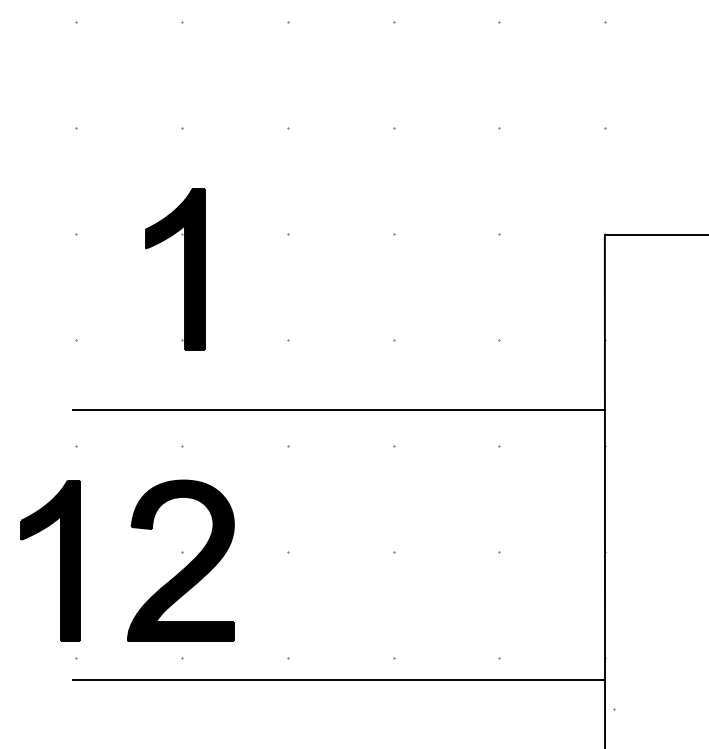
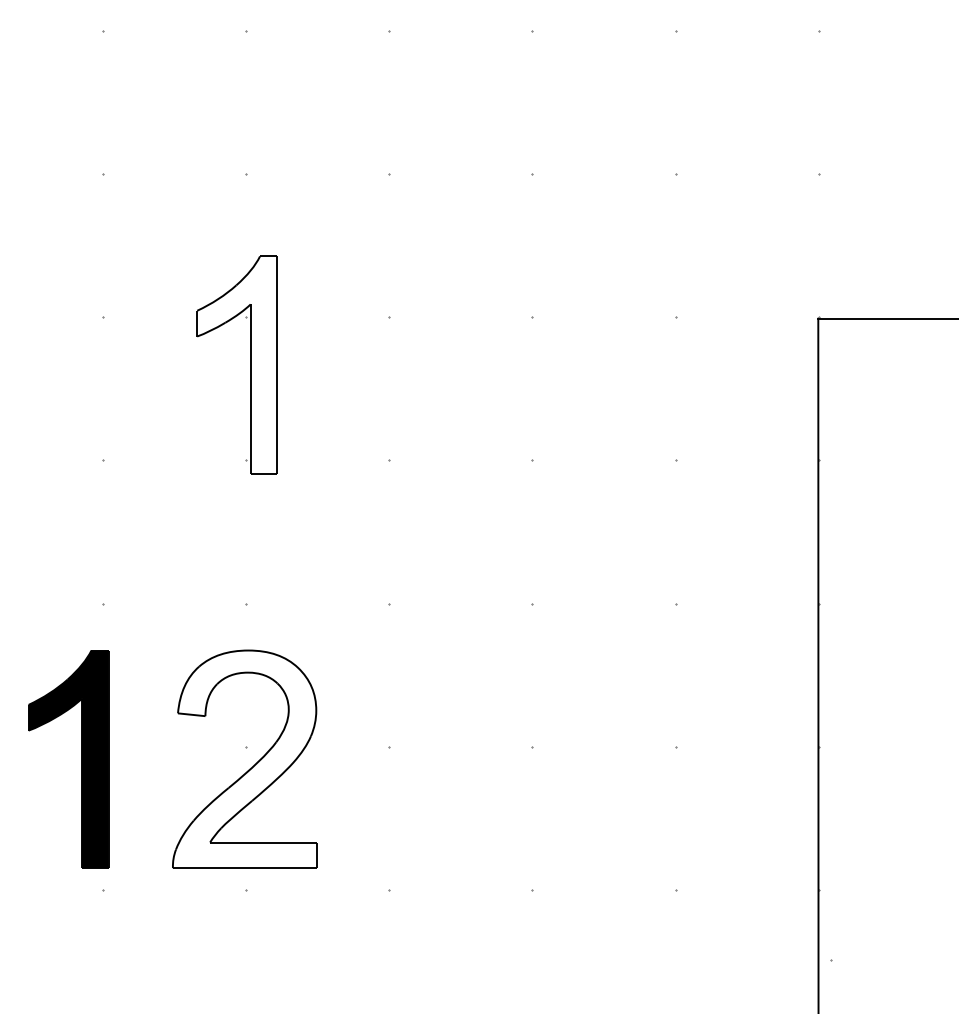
fill: (174, 269) -> (235, 364), removed
line: (338, 409) -> (457, 554), removed
fill: (180, 560) -> (244, 758), removed
line: (338, 679) -> (457, 919), removed

